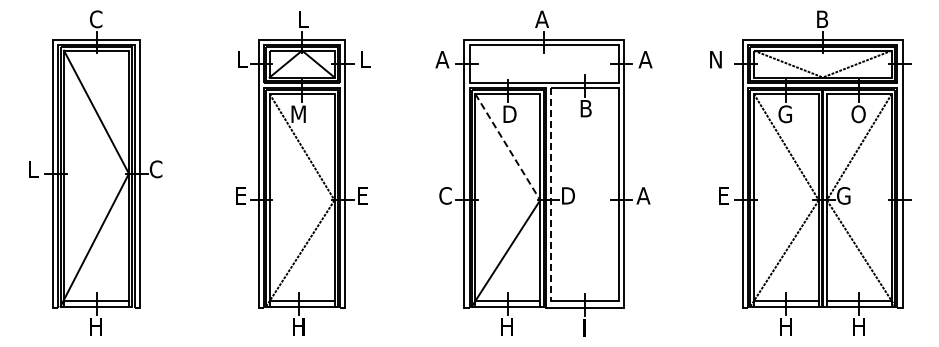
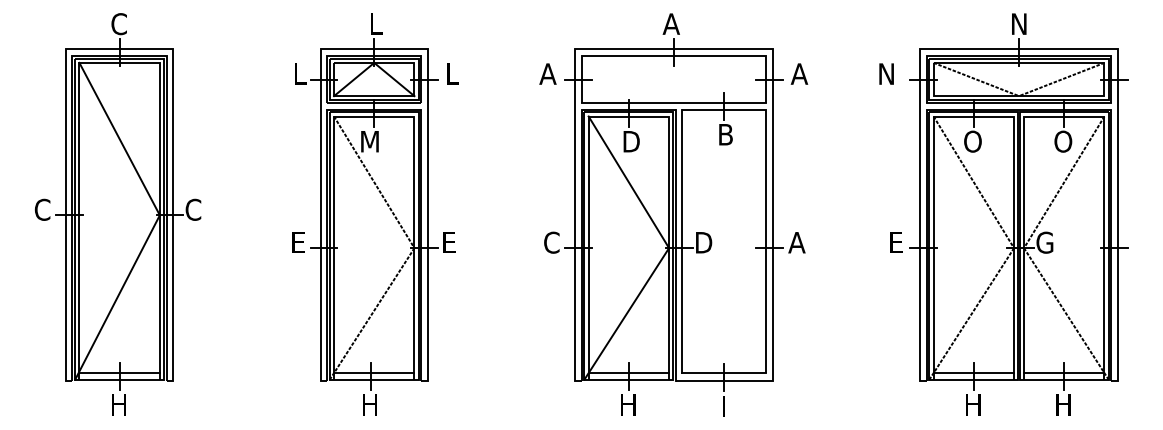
text: (823, 18) -> (1019, 23), B -> N
text: (787, 114) -> (975, 141), G -> O
line: (508, 147) -> (629, 182), dashed -> solid
text: (34, 169) -> (42, 210), L -> C
line: (551, 194) -> (683, 241), dashed -> solid

